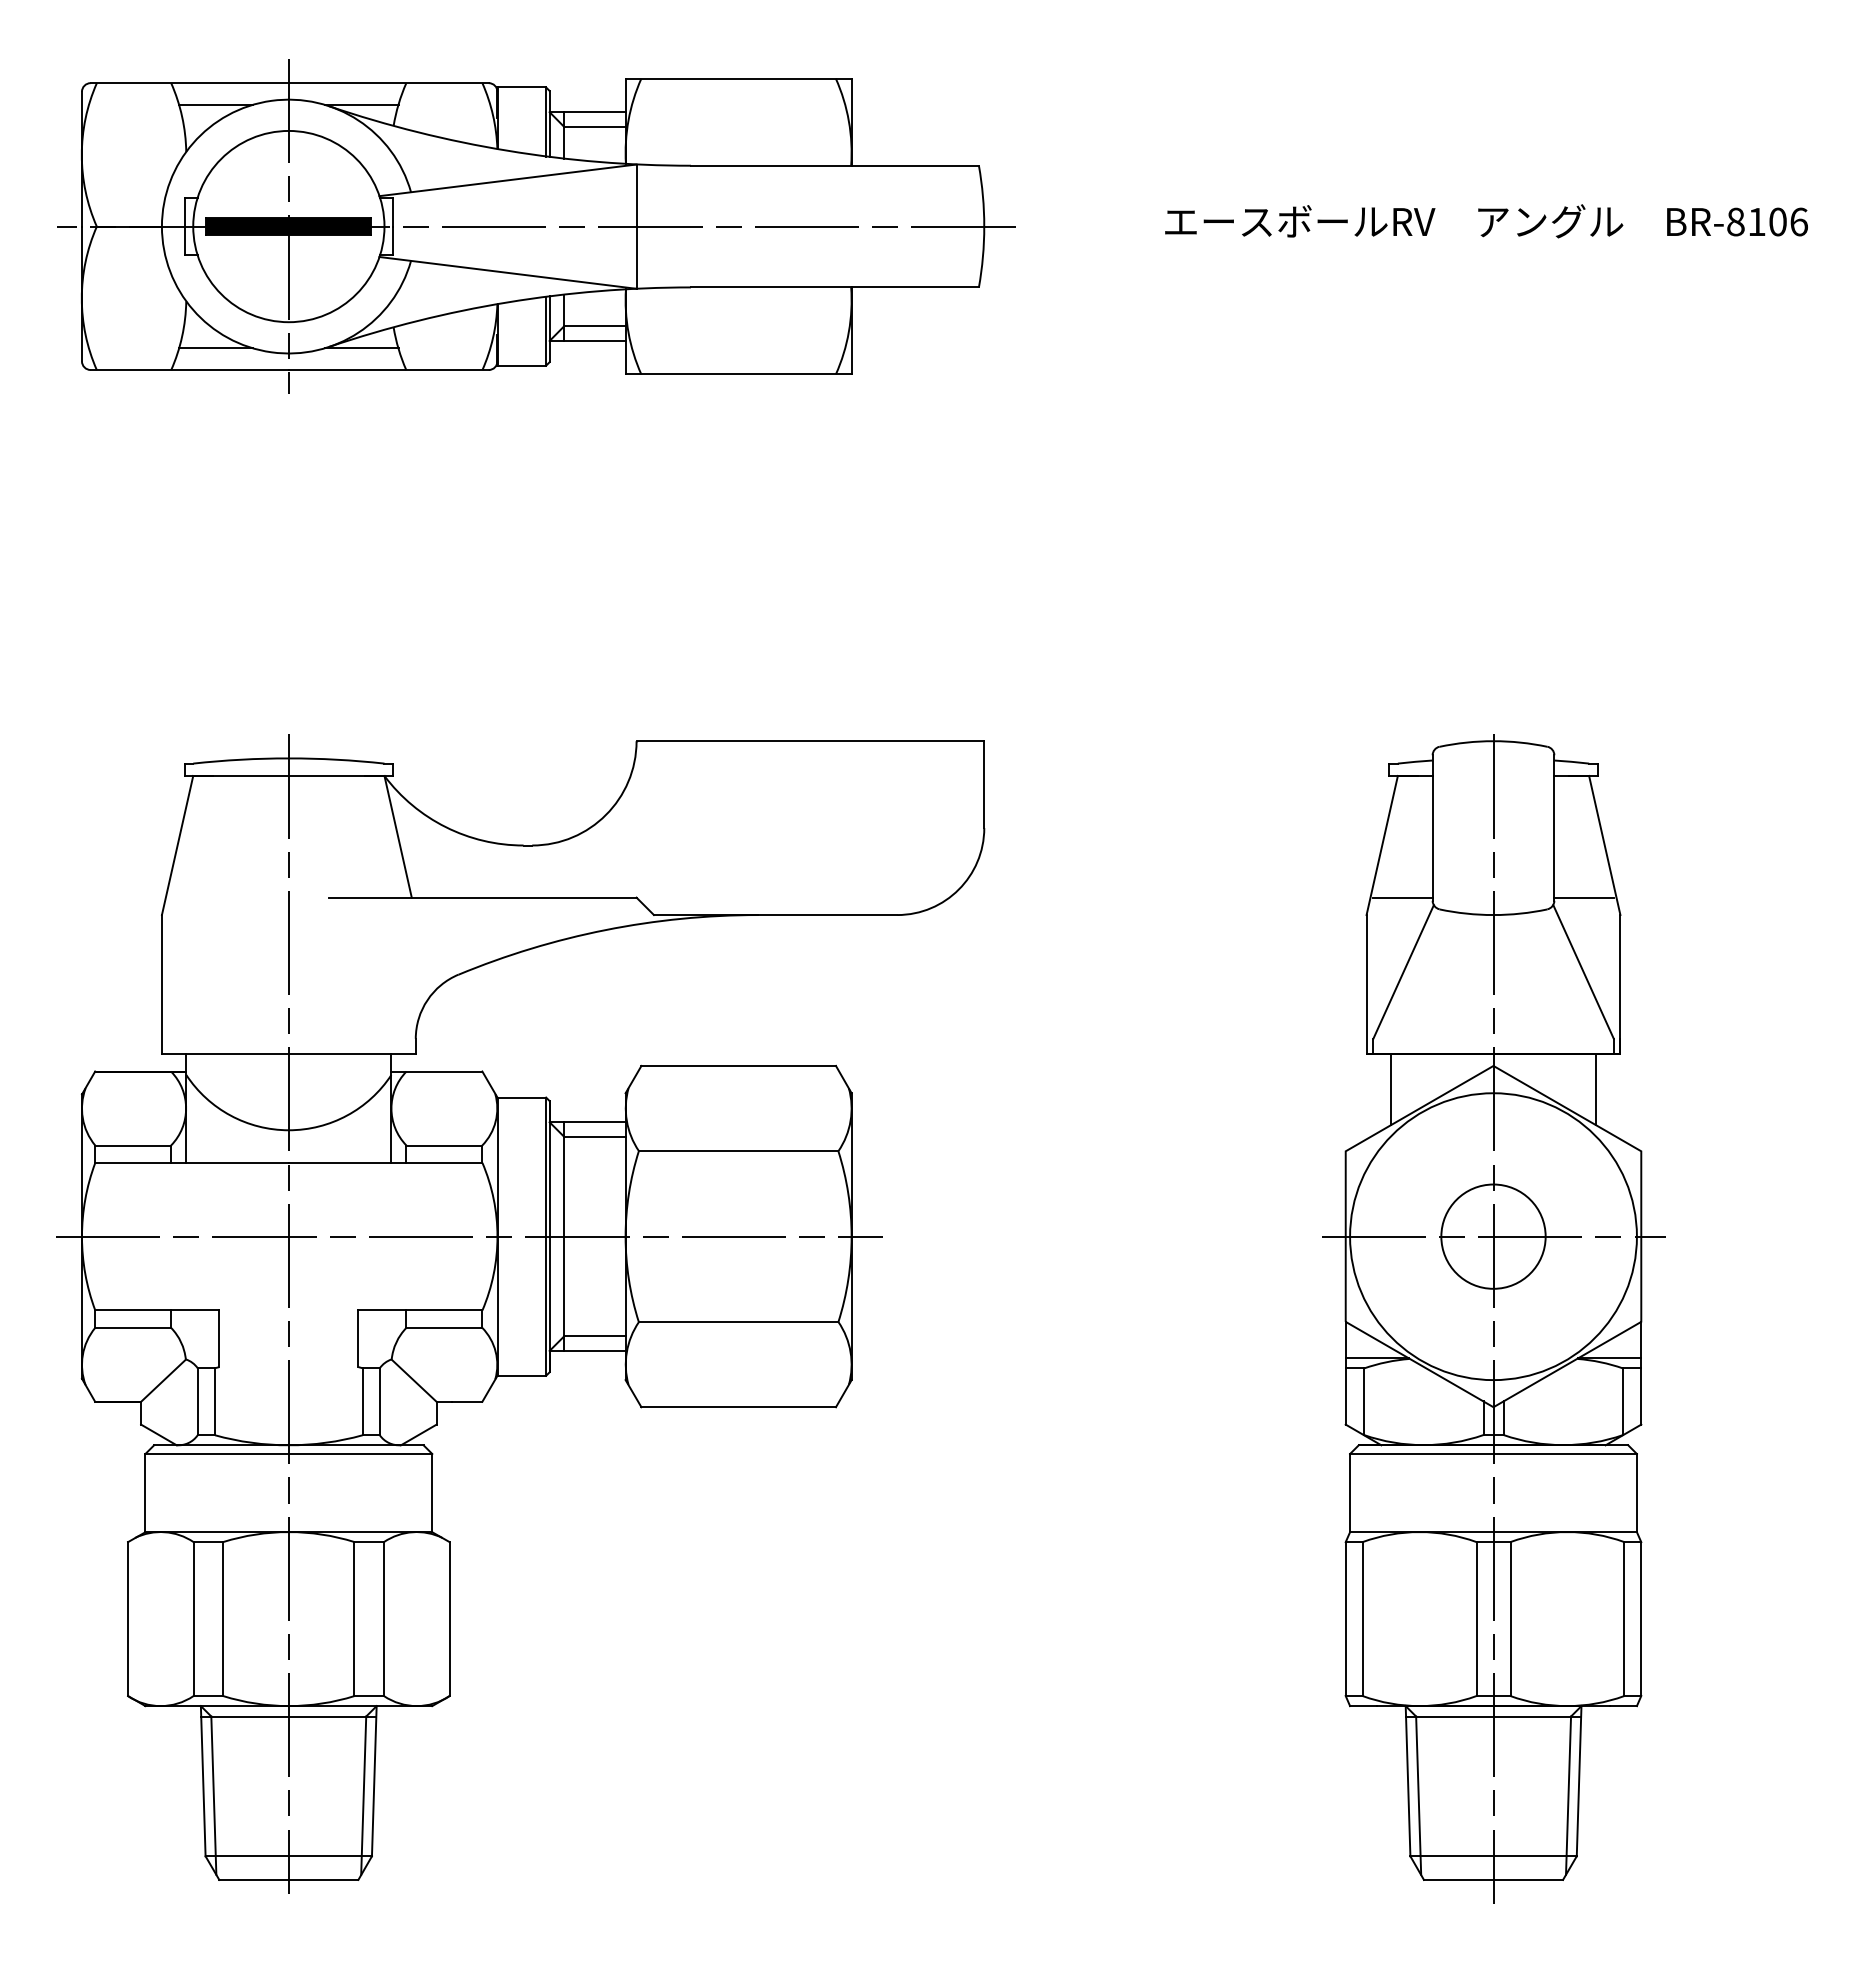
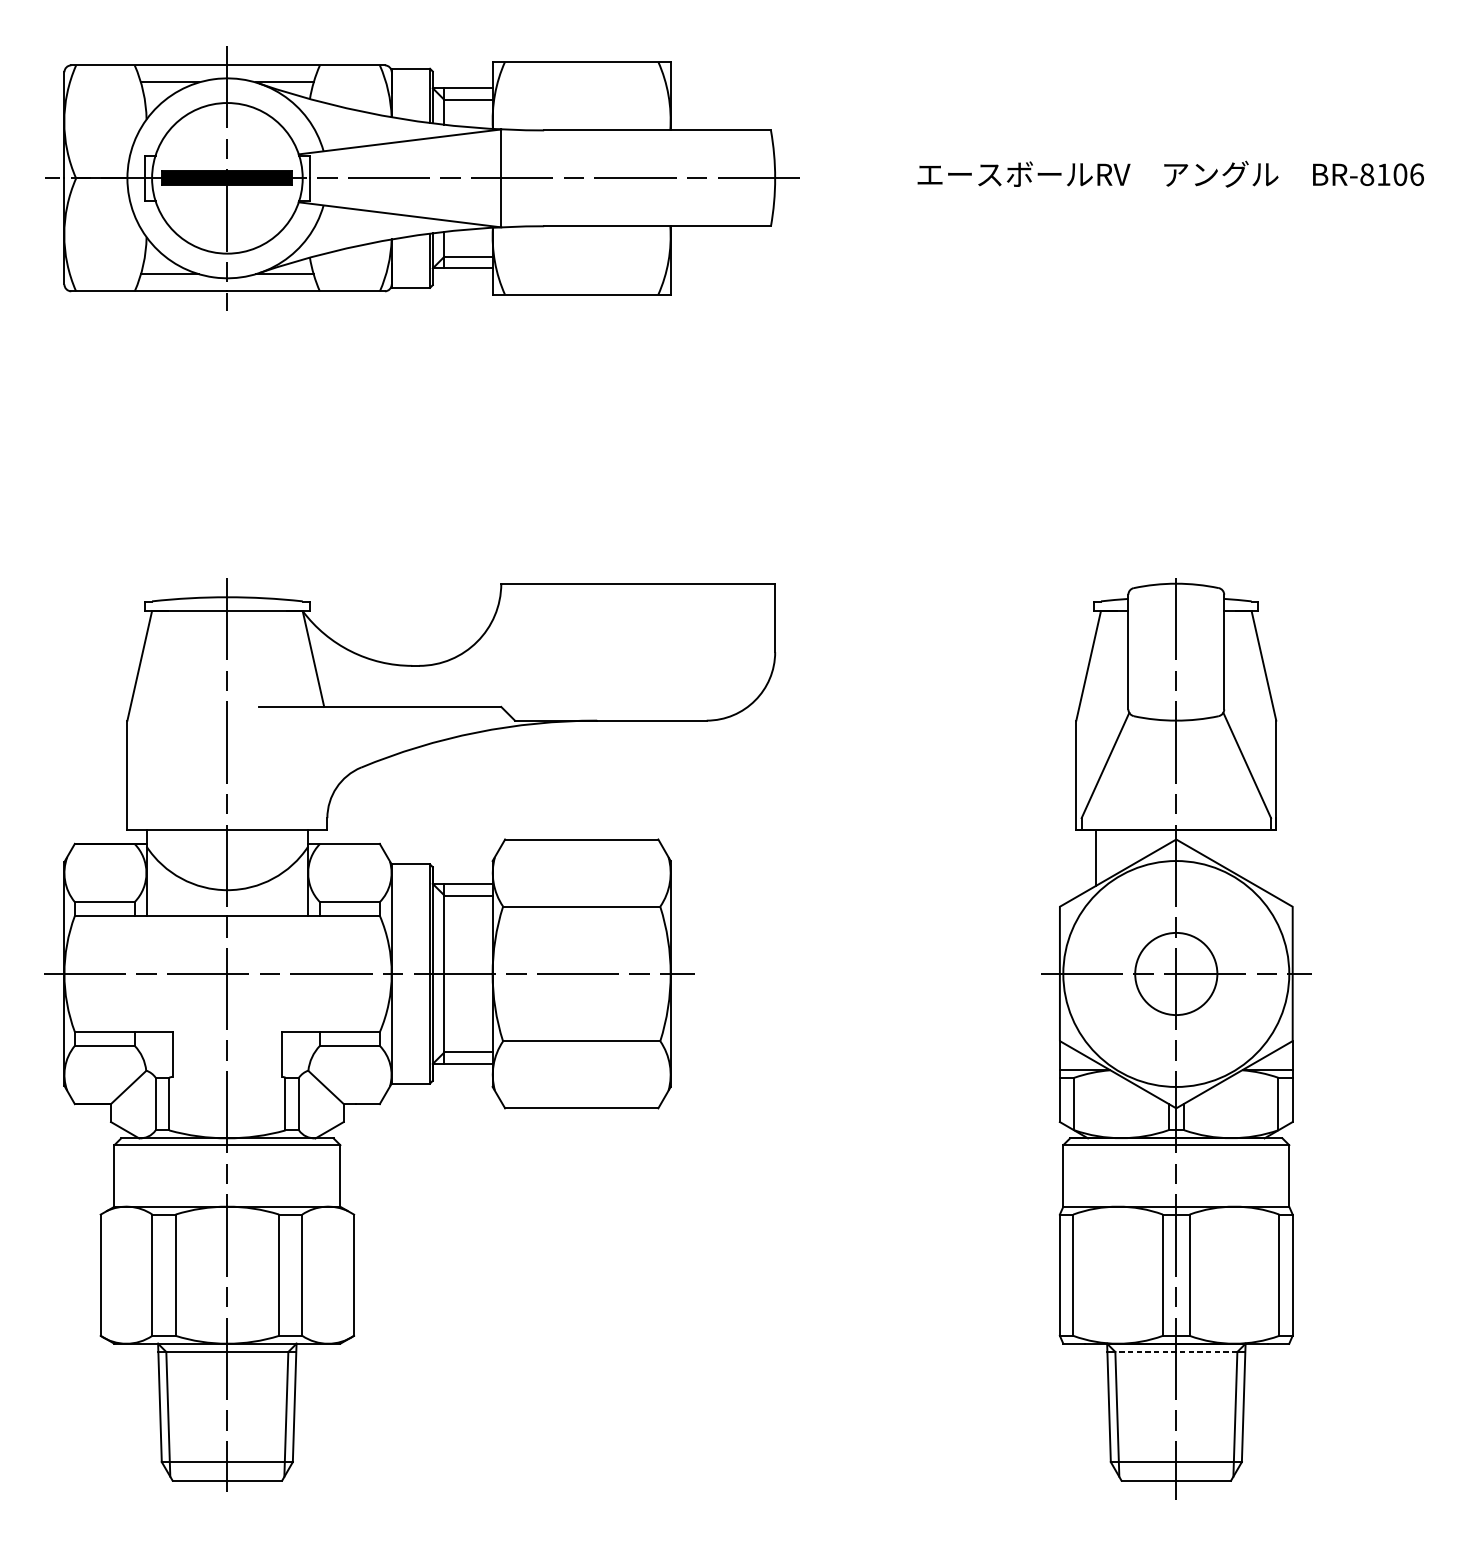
line: (1402, 897) -> (1104, 706), removed
line: (1583, 897) -> (1247, 706), removed
line: (1596, 1089) -> (1257, 858), removed
line: (1493, 1716) -> (1176, 1351), solid -> dashed

